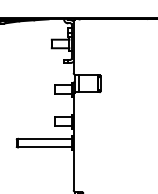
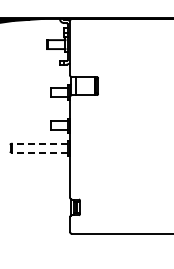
line: (44, 138) -> (39, 143), solid -> dashed
line: (44, 147) -> (39, 152), solid -> dashed

